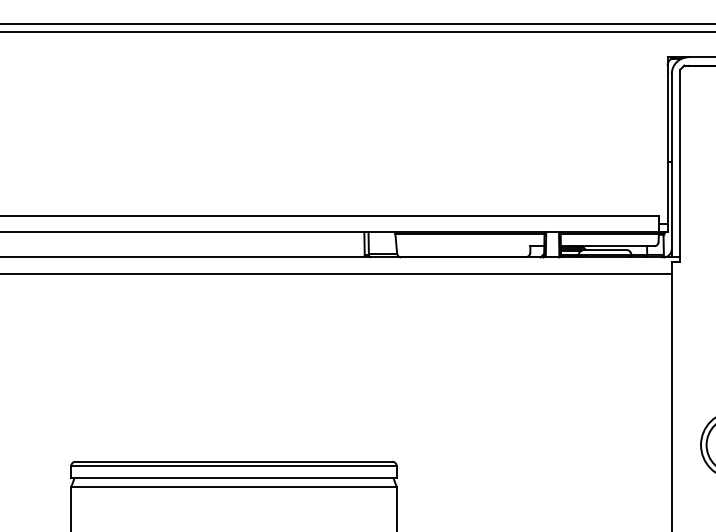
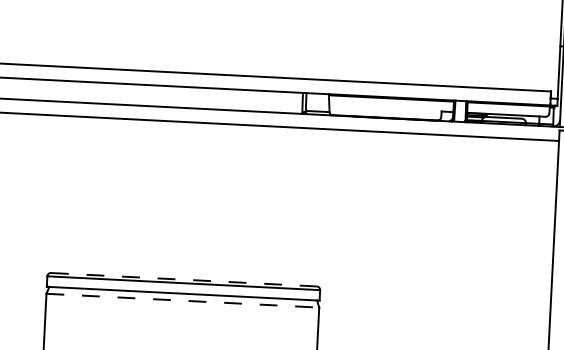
line: (234, 461) -> (184, 279), solid -> dashed
line: (234, 486) -> (183, 300), solid -> dashed

